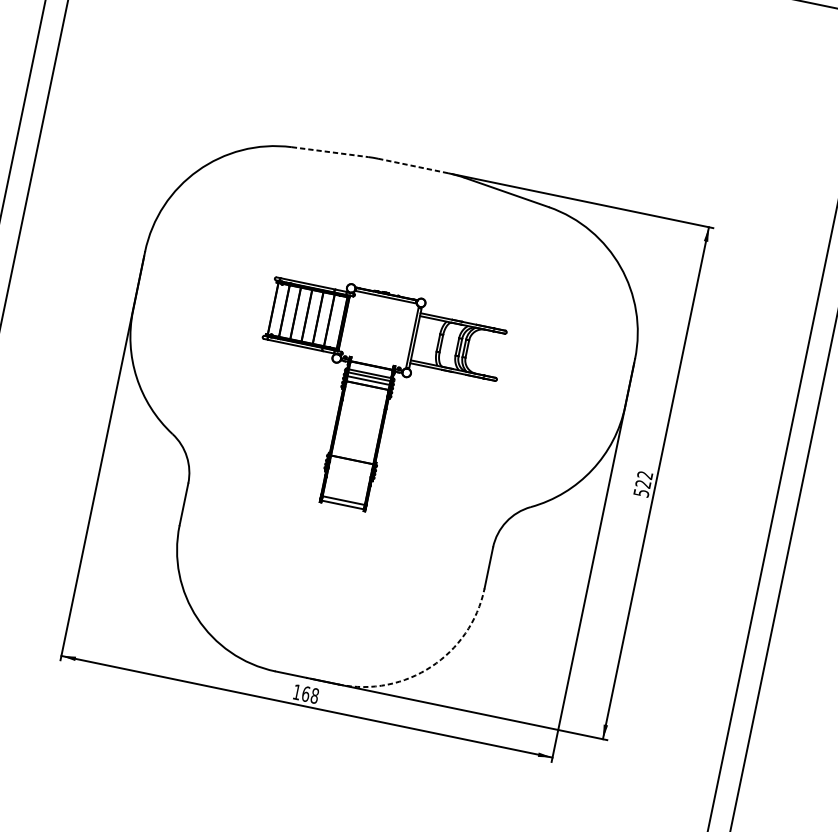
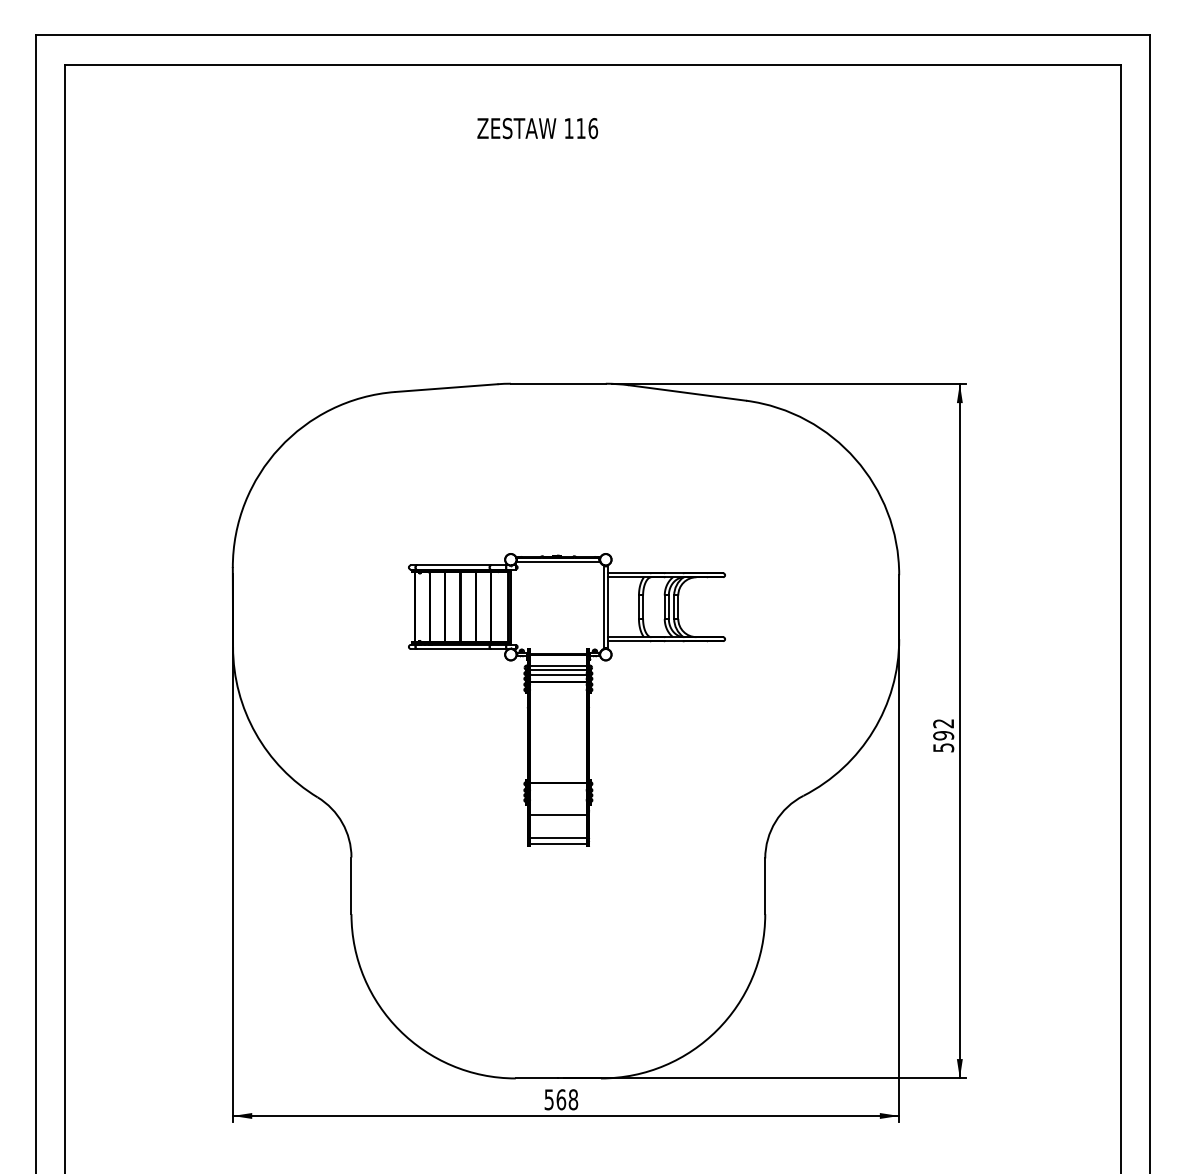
line: (330, 152) -> (447, 388), dashed -> solid
line: (413, 165) -> (558, 383), dashed -> solid
line: (347, 483) -> (558, 814), added
text: (643, 483) -> (943, 735), 522 -> 592
arc: (431, 666) -> (717, 1030), dashed -> solid
text: (296, 691) -> (548, 1099), 168 -> 568

